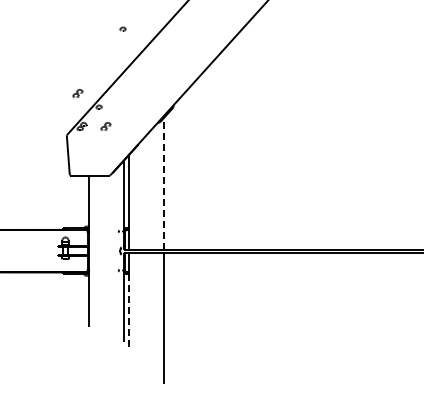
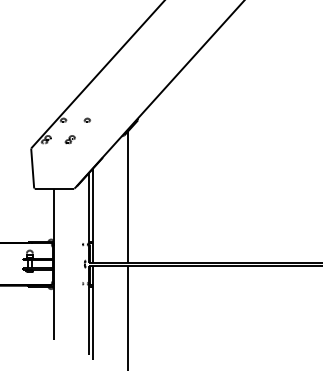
part: (122, 28) -> (86, 119), moved
part: (77, 93) -> (41, 106), removed
line: (163, 183) -> (127, 196), dashed -> solid
line: (128, 309) -> (92, 322), dashed -> solid

